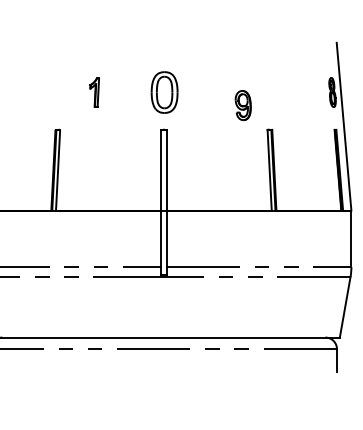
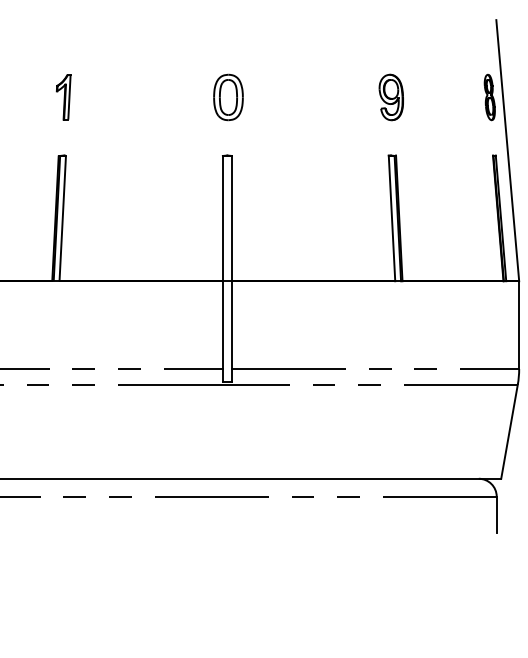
part: (94, 92) -> (63, 97), moved
part: (164, 92) -> (228, 97), size x0.71
part: (242, 105) -> (390, 97), moved

